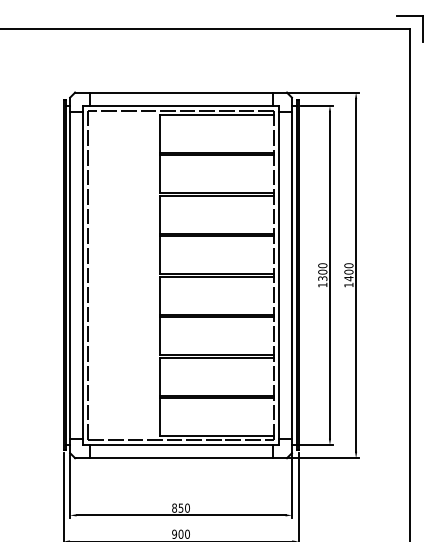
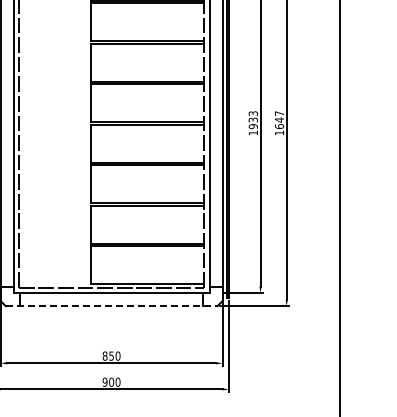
text: (322, 272) -> (253, 120), 1300 -> 1933
text: (348, 272) -> (279, 120), 1400 -> 1647
line: (181, 458) -> (112, 306), solid -> dashed

